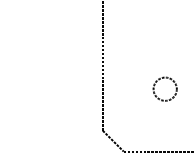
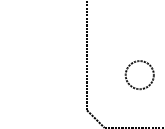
circle: (164, 89) -> (139, 75), size x1.43

